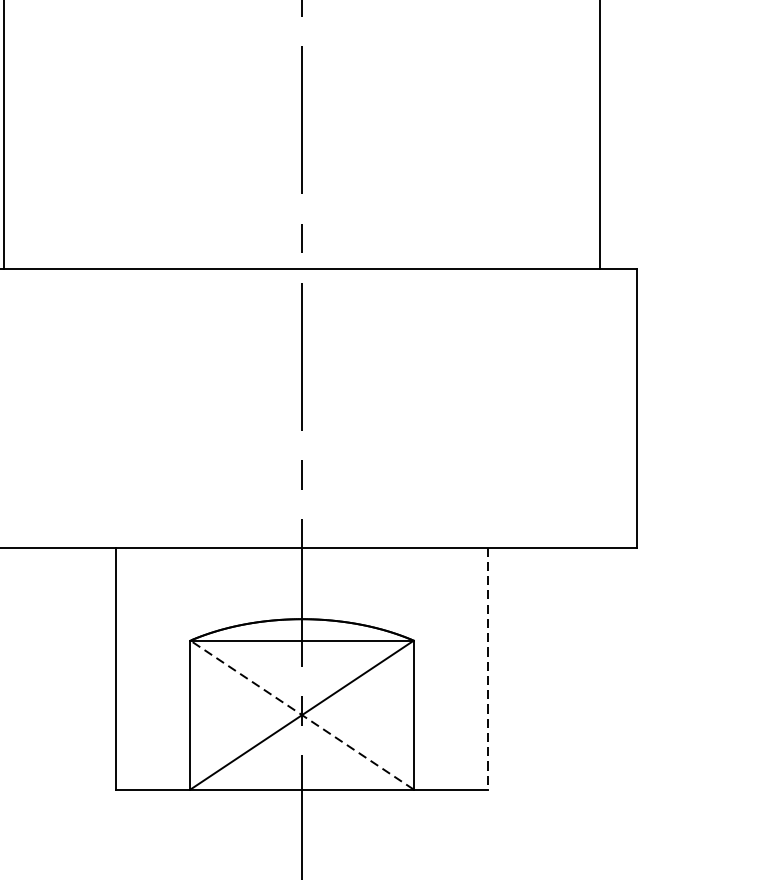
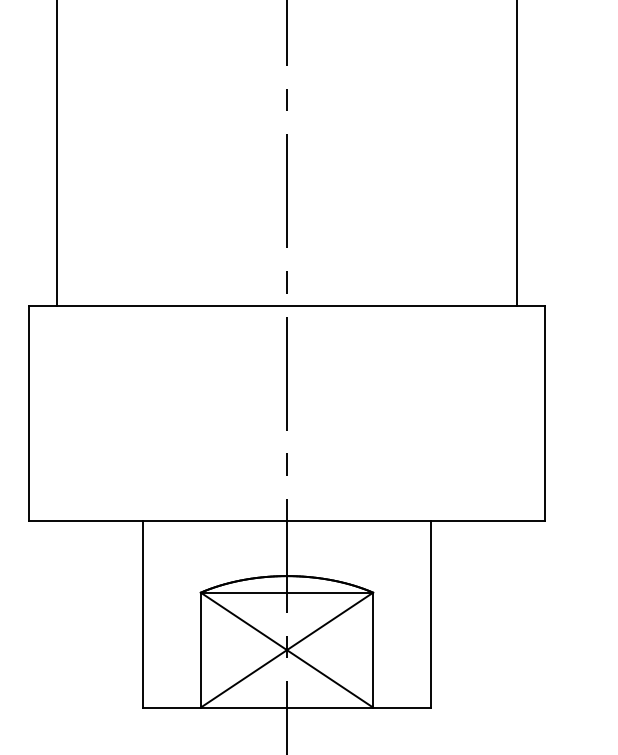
line: (488, 668) -> (430, 614), dashed -> solid
line: (302, 715) -> (287, 650), dashed -> solid

